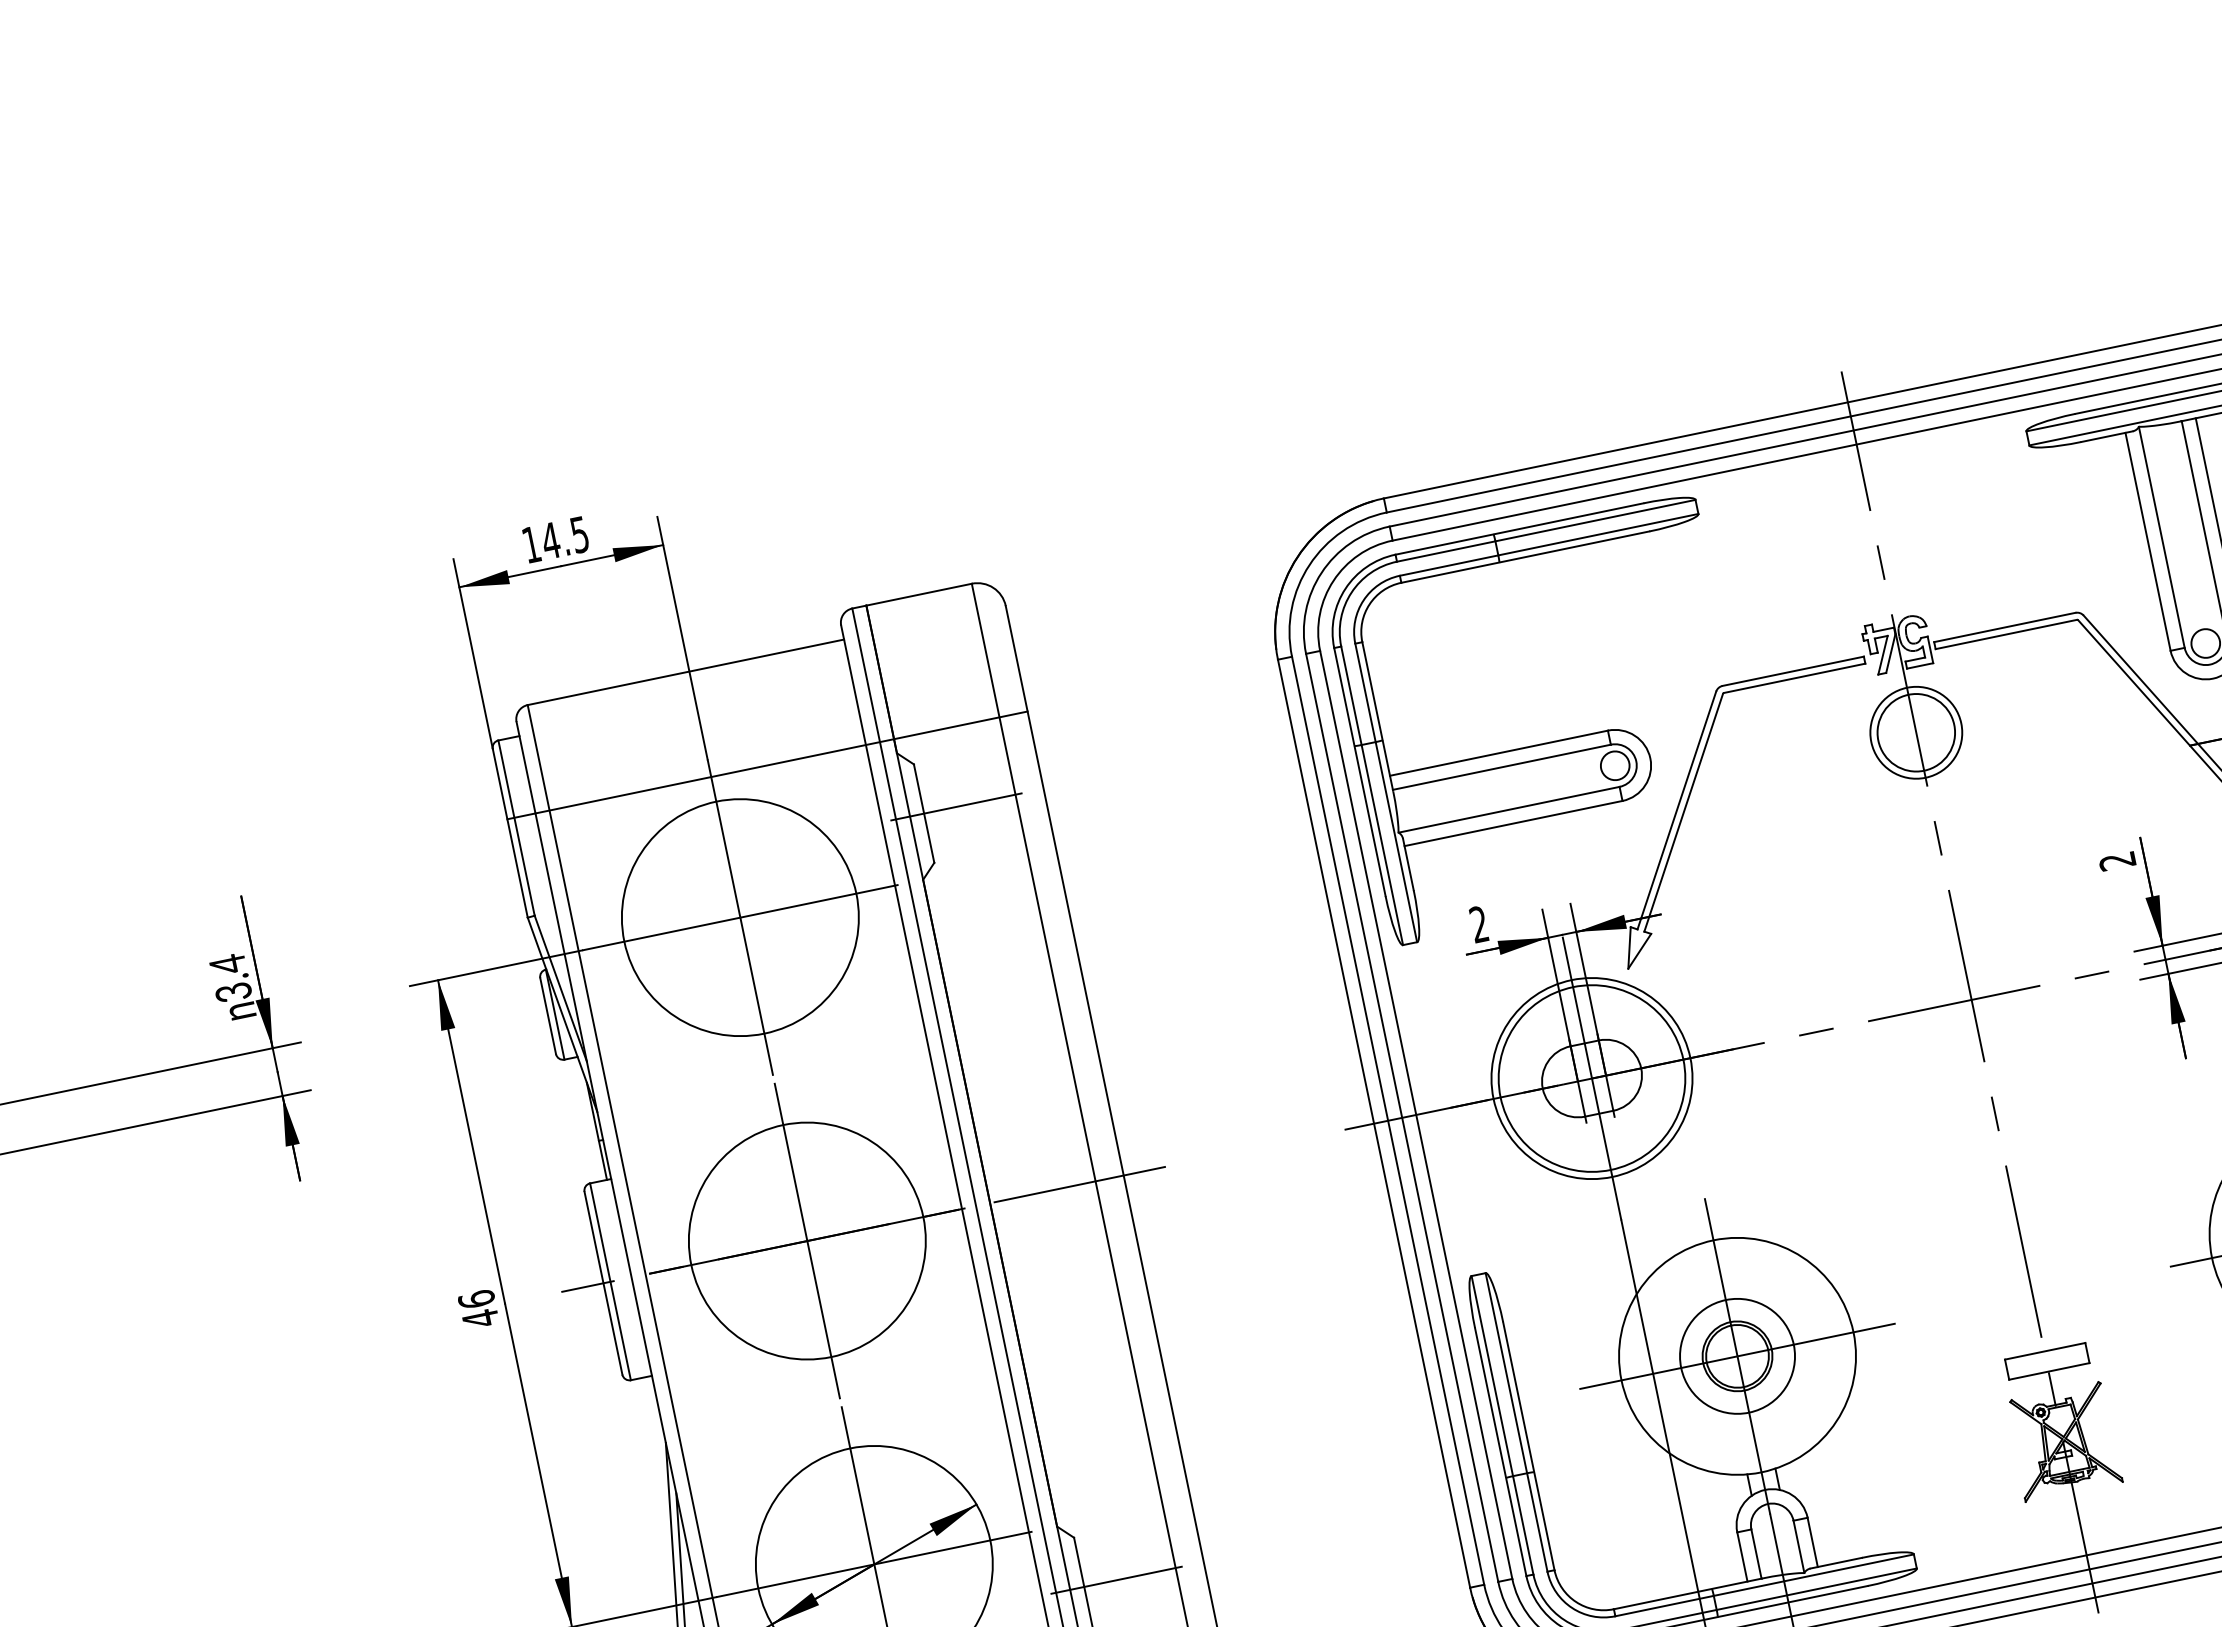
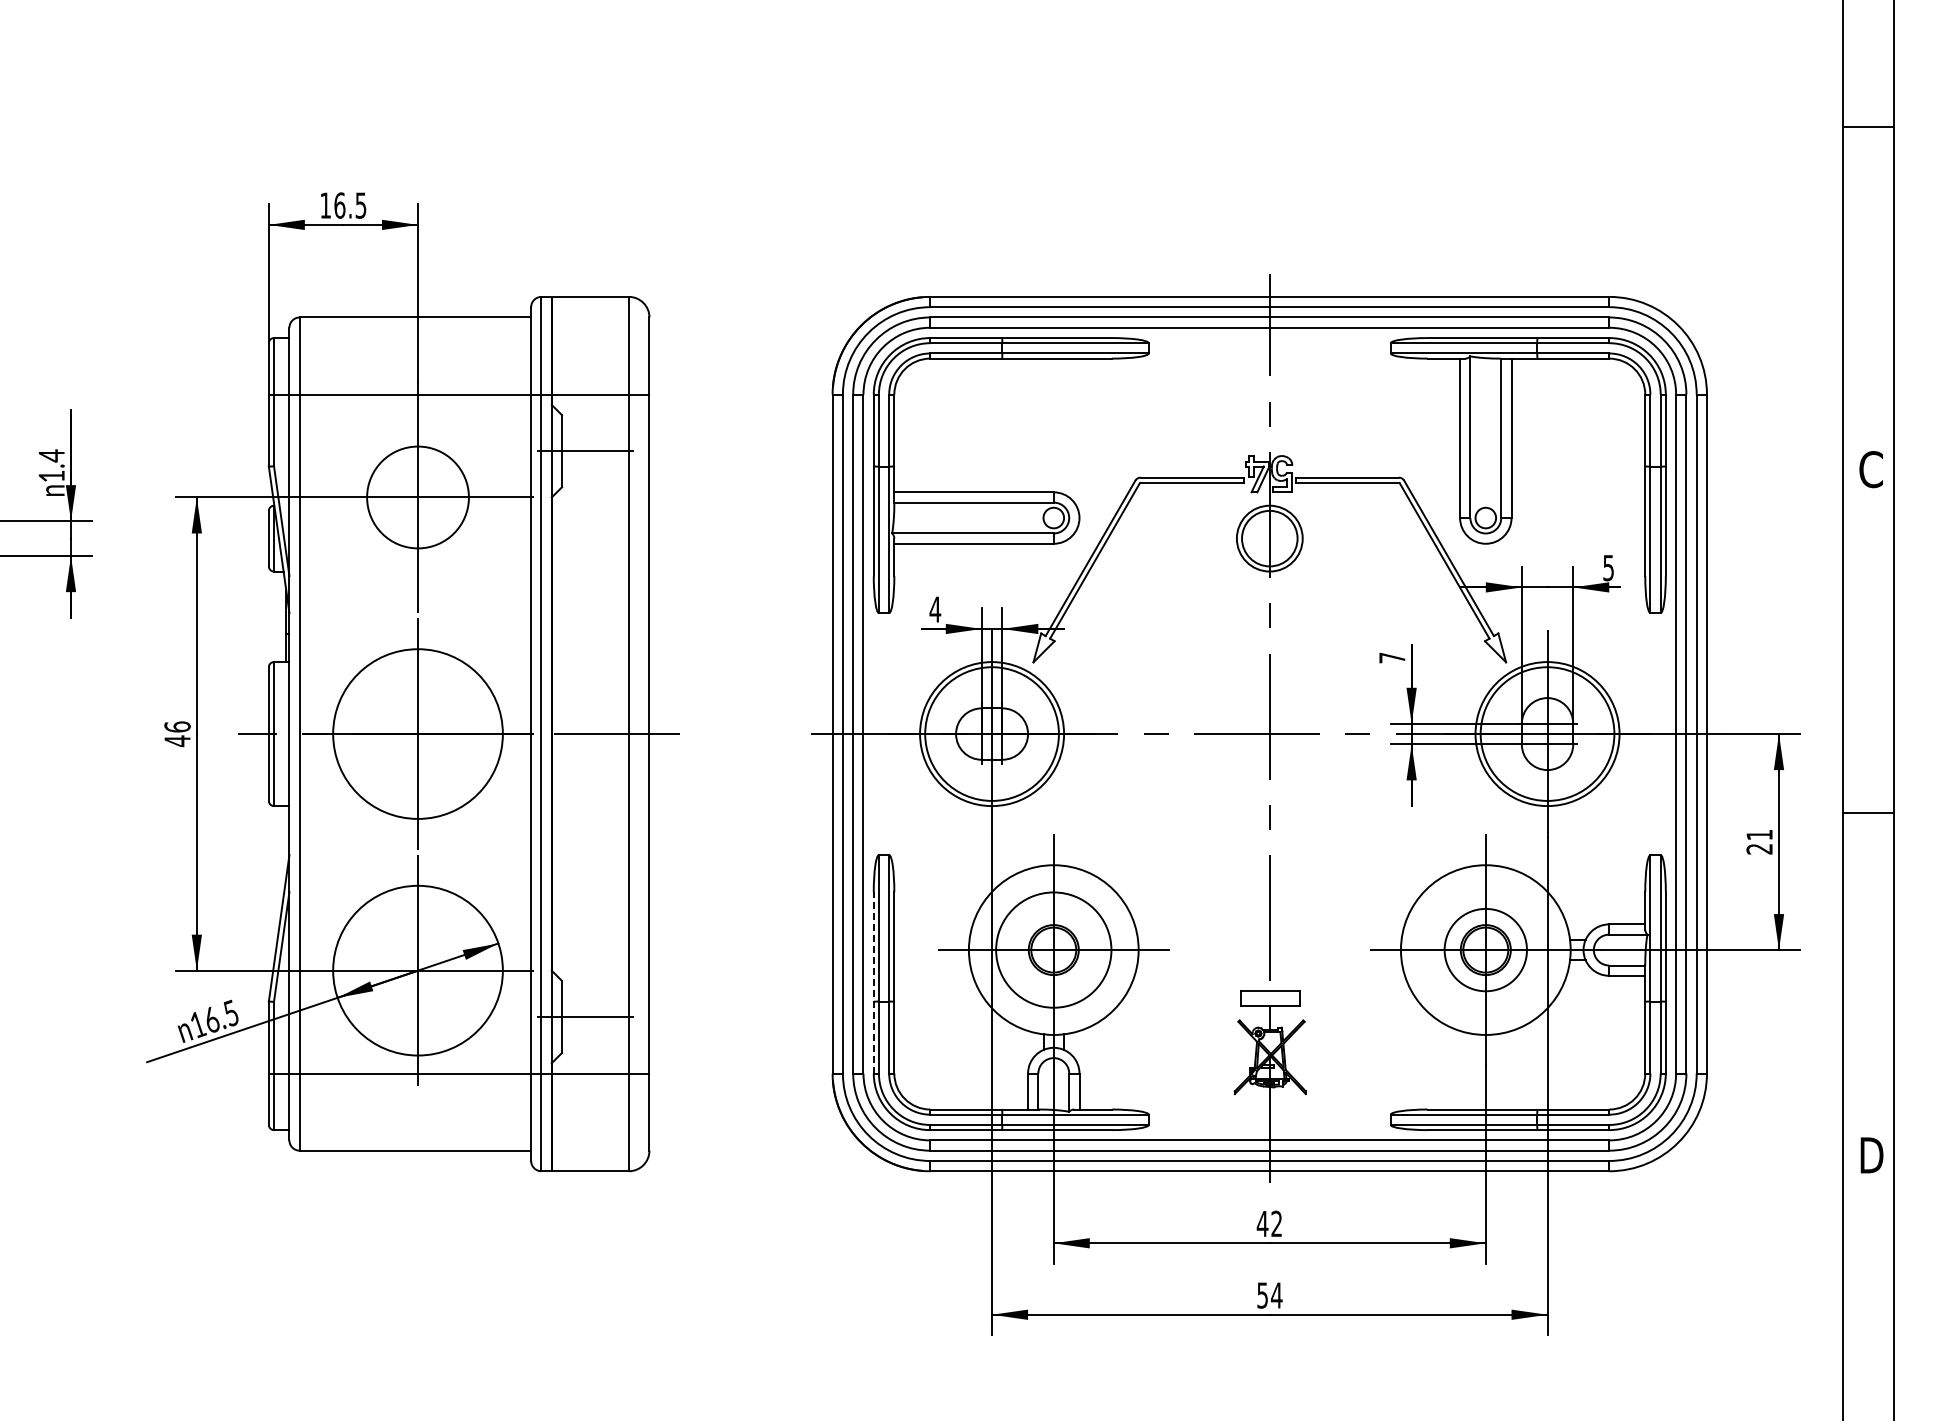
text: (550, 540) -> (339, 205), 14.5 -> 16.5
text: (2117, 860) -> (1392, 657), 2 -> 7
circle: (739, 917) -> (417, 497), size x0.6
text: (1479, 924) -> (935, 609), 2 -> 4
text: (233, 992) -> (51, 476), 3.4 -> 1.4
circle: (1736, 1355) -> (1053, 949), size x1.4
line: (1500, 1451) -> (873, 982), solid -> dashed

